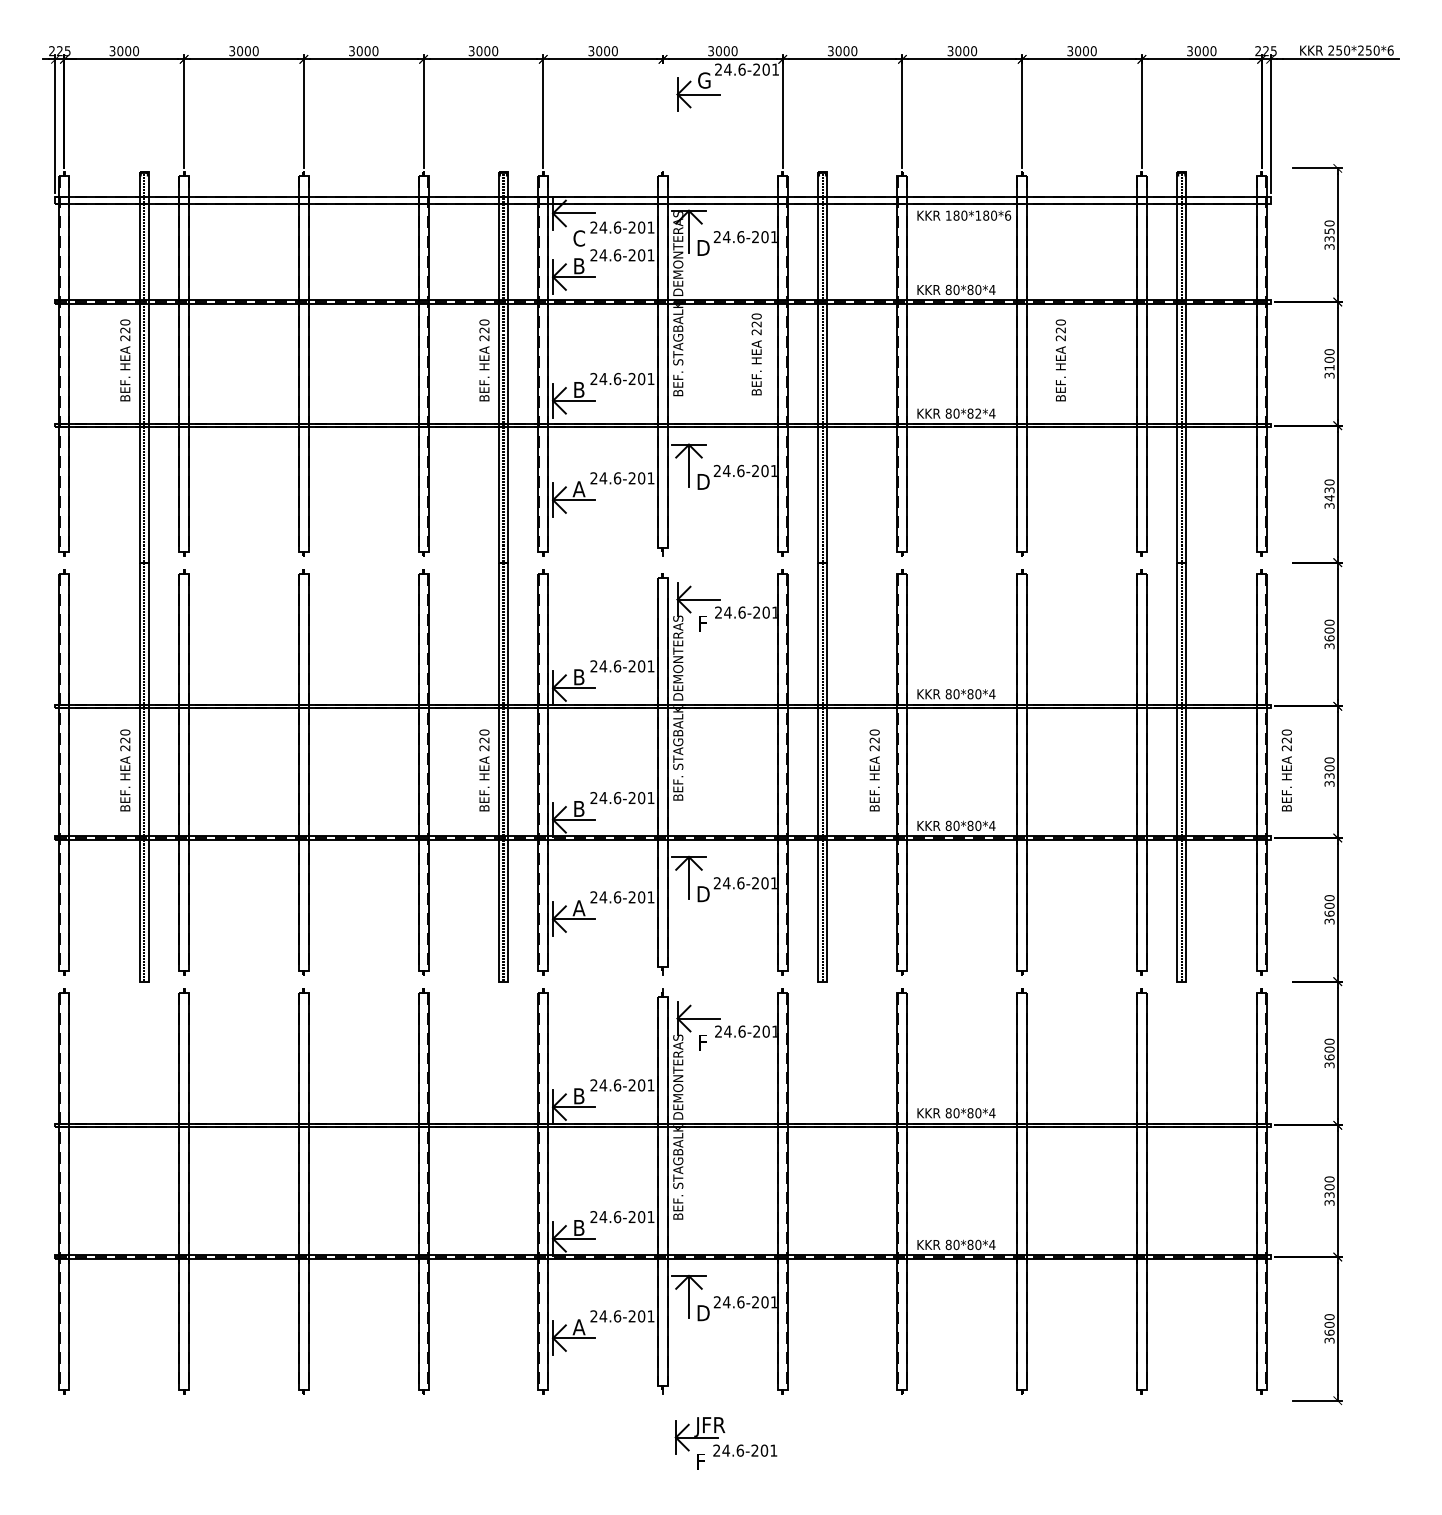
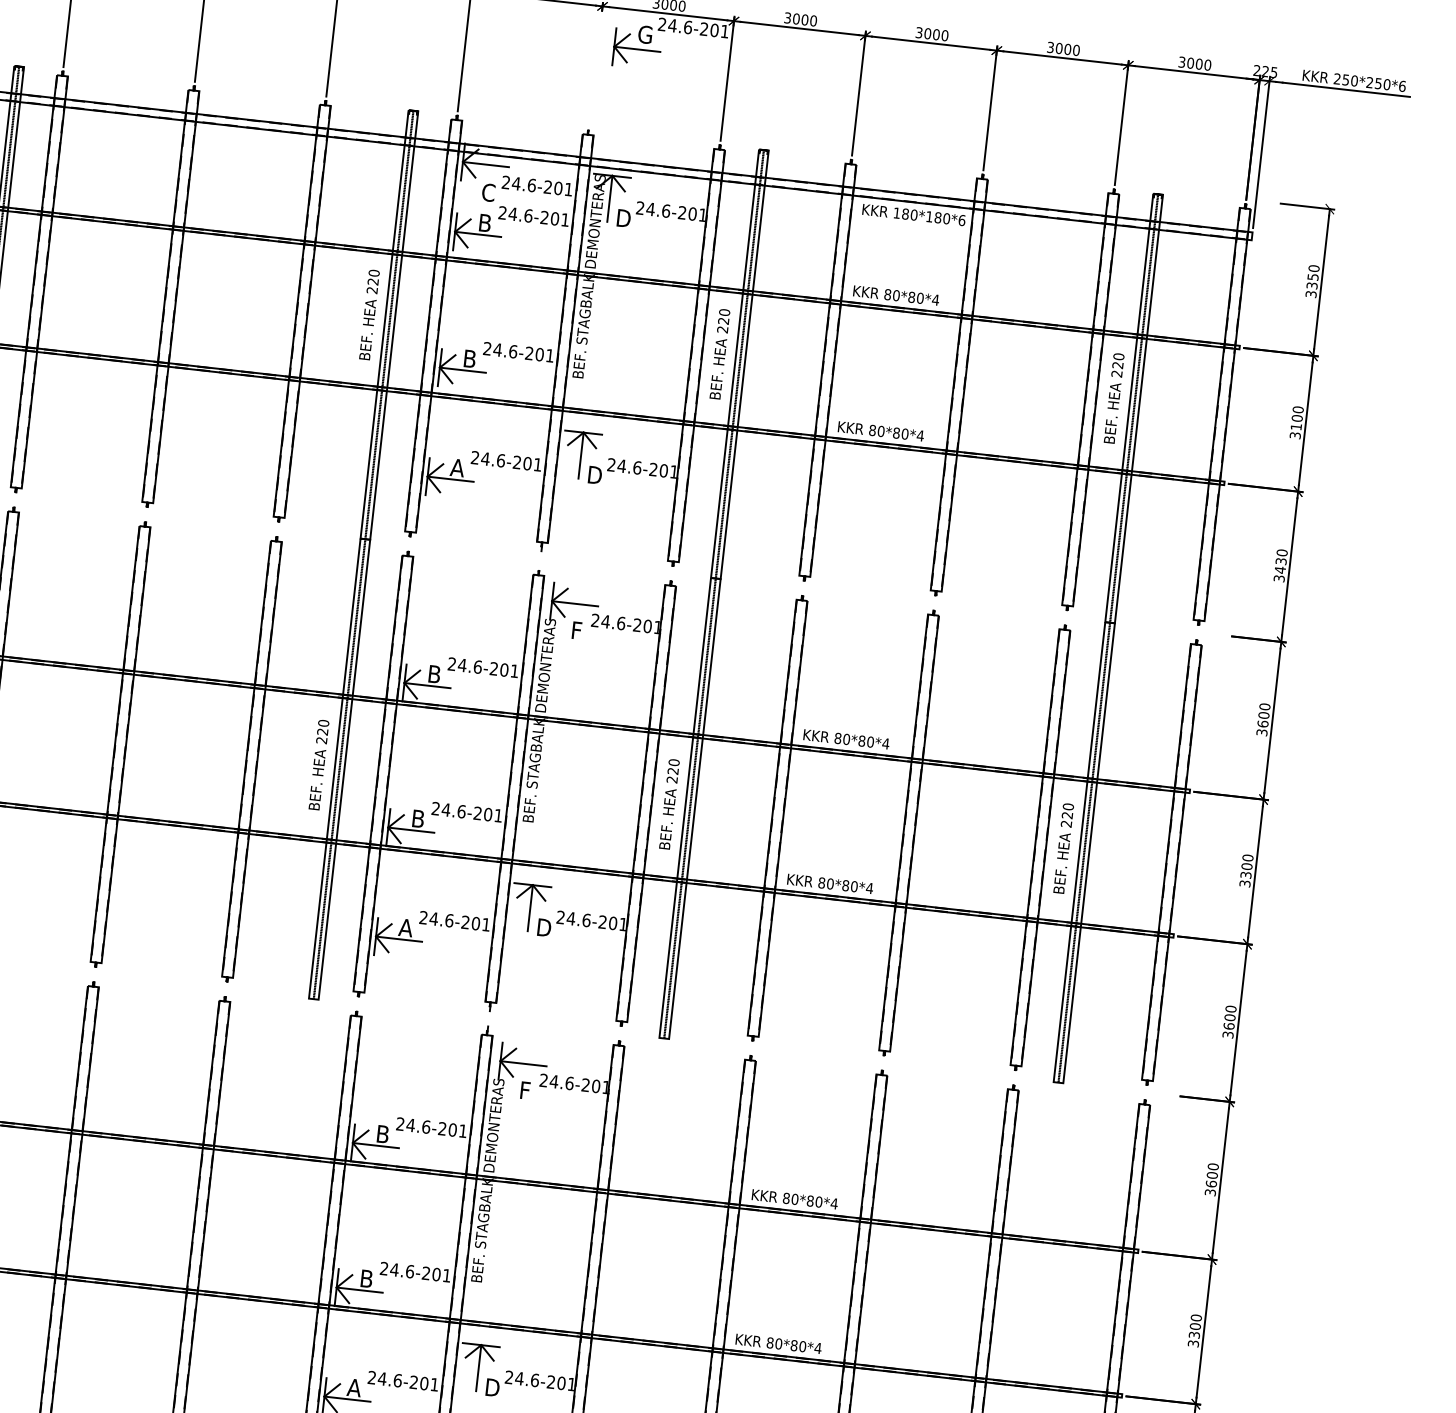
text: (756, 354) -> (719, 354), moved
text: (1060, 360) -> (1113, 398), moved
text: (978, 413) -> (905, 433), 80*82*4 -> 80*80*4
text: (874, 770) -> (669, 804), moved
text: (1286, 770) -> (1063, 848), moved

